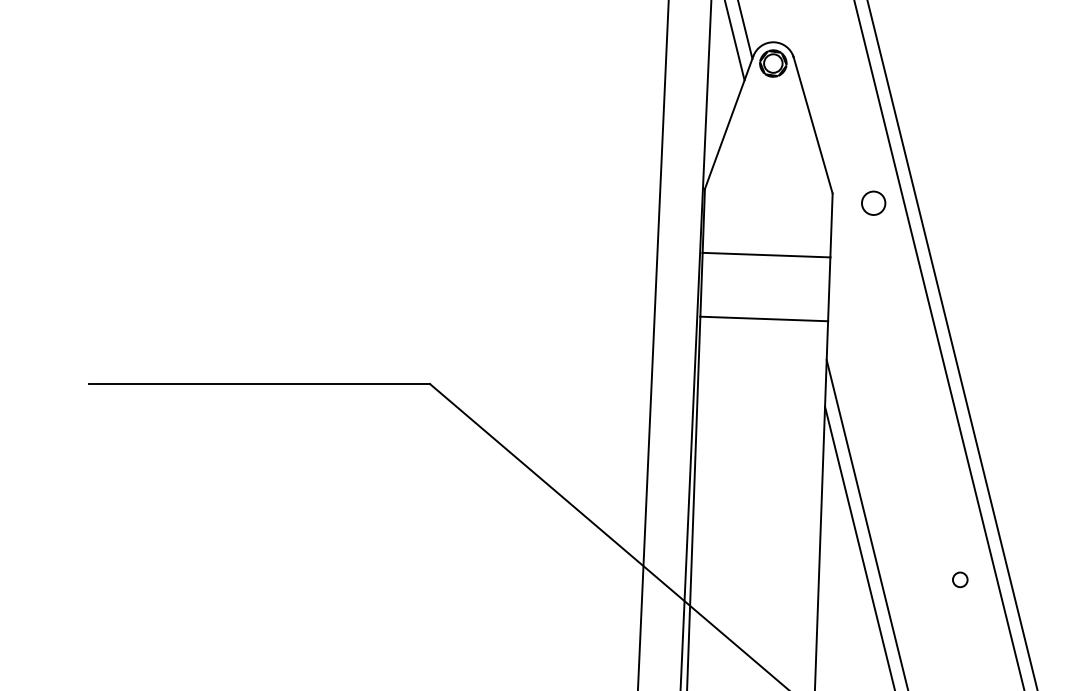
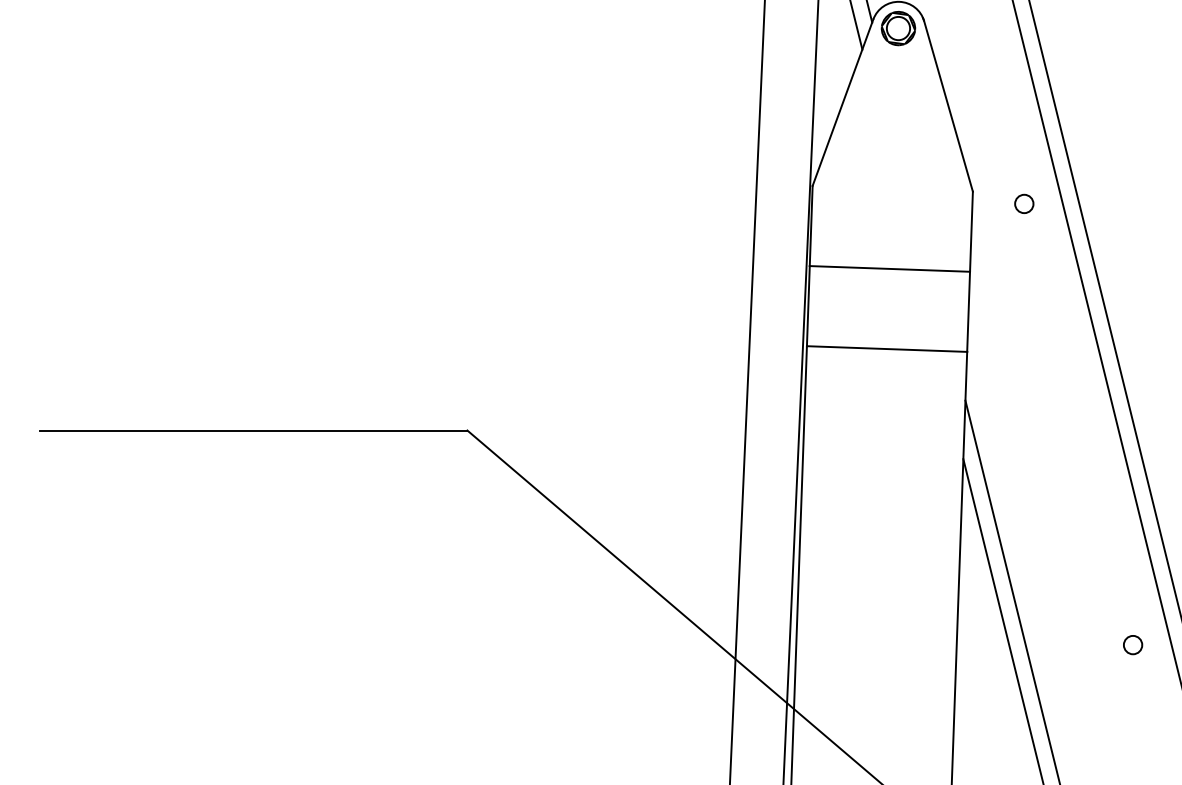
circle: (873, 203) -> (1024, 204), size x0.62
circle: (960, 579) -> (1133, 644), moved

